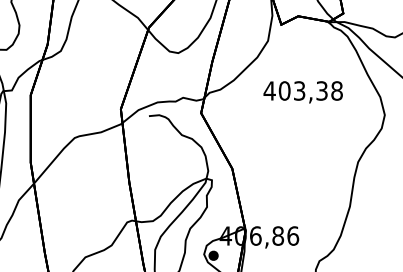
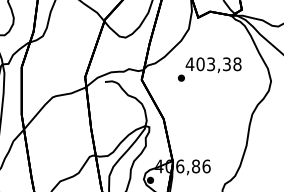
part: (257, 110) -> (181, 78), added

